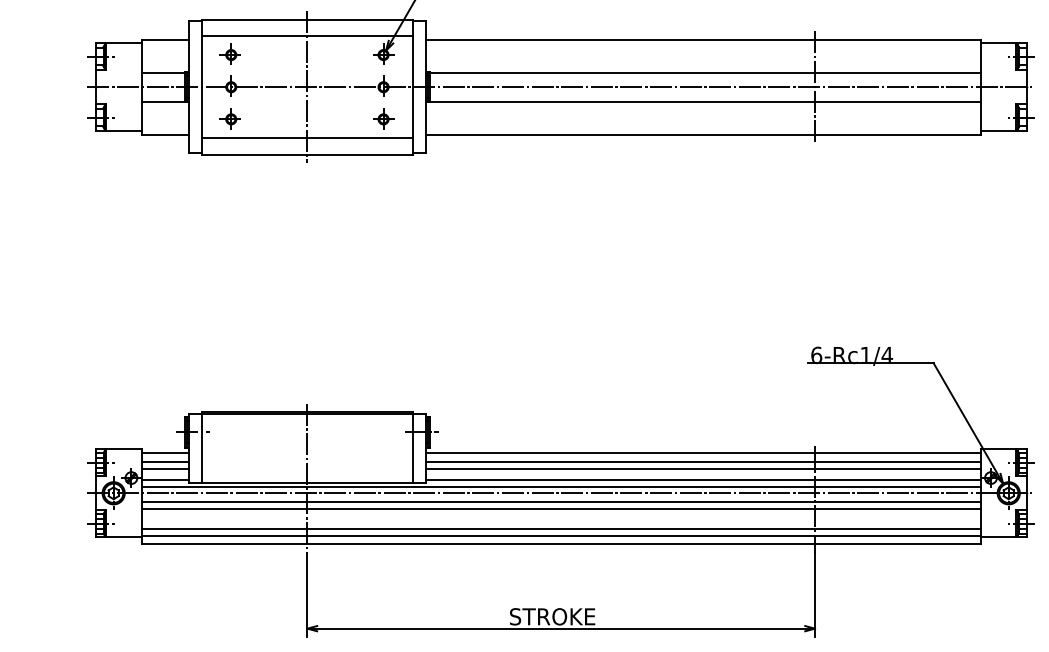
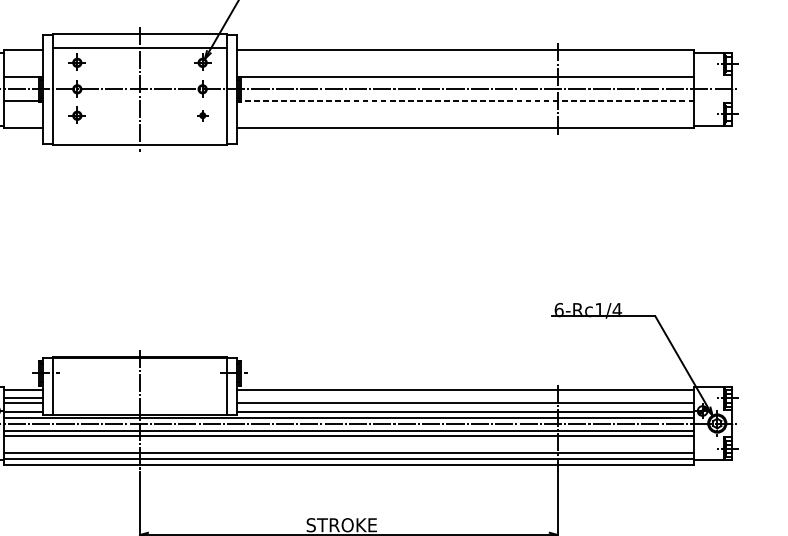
line: (704, 101) -> (466, 101), solid -> dashed
part: (383, 118) -> (202, 115), size x0.6
line: (307, 137) -> (140, 130), removed
line: (702, 462) -> (465, 398), removed

